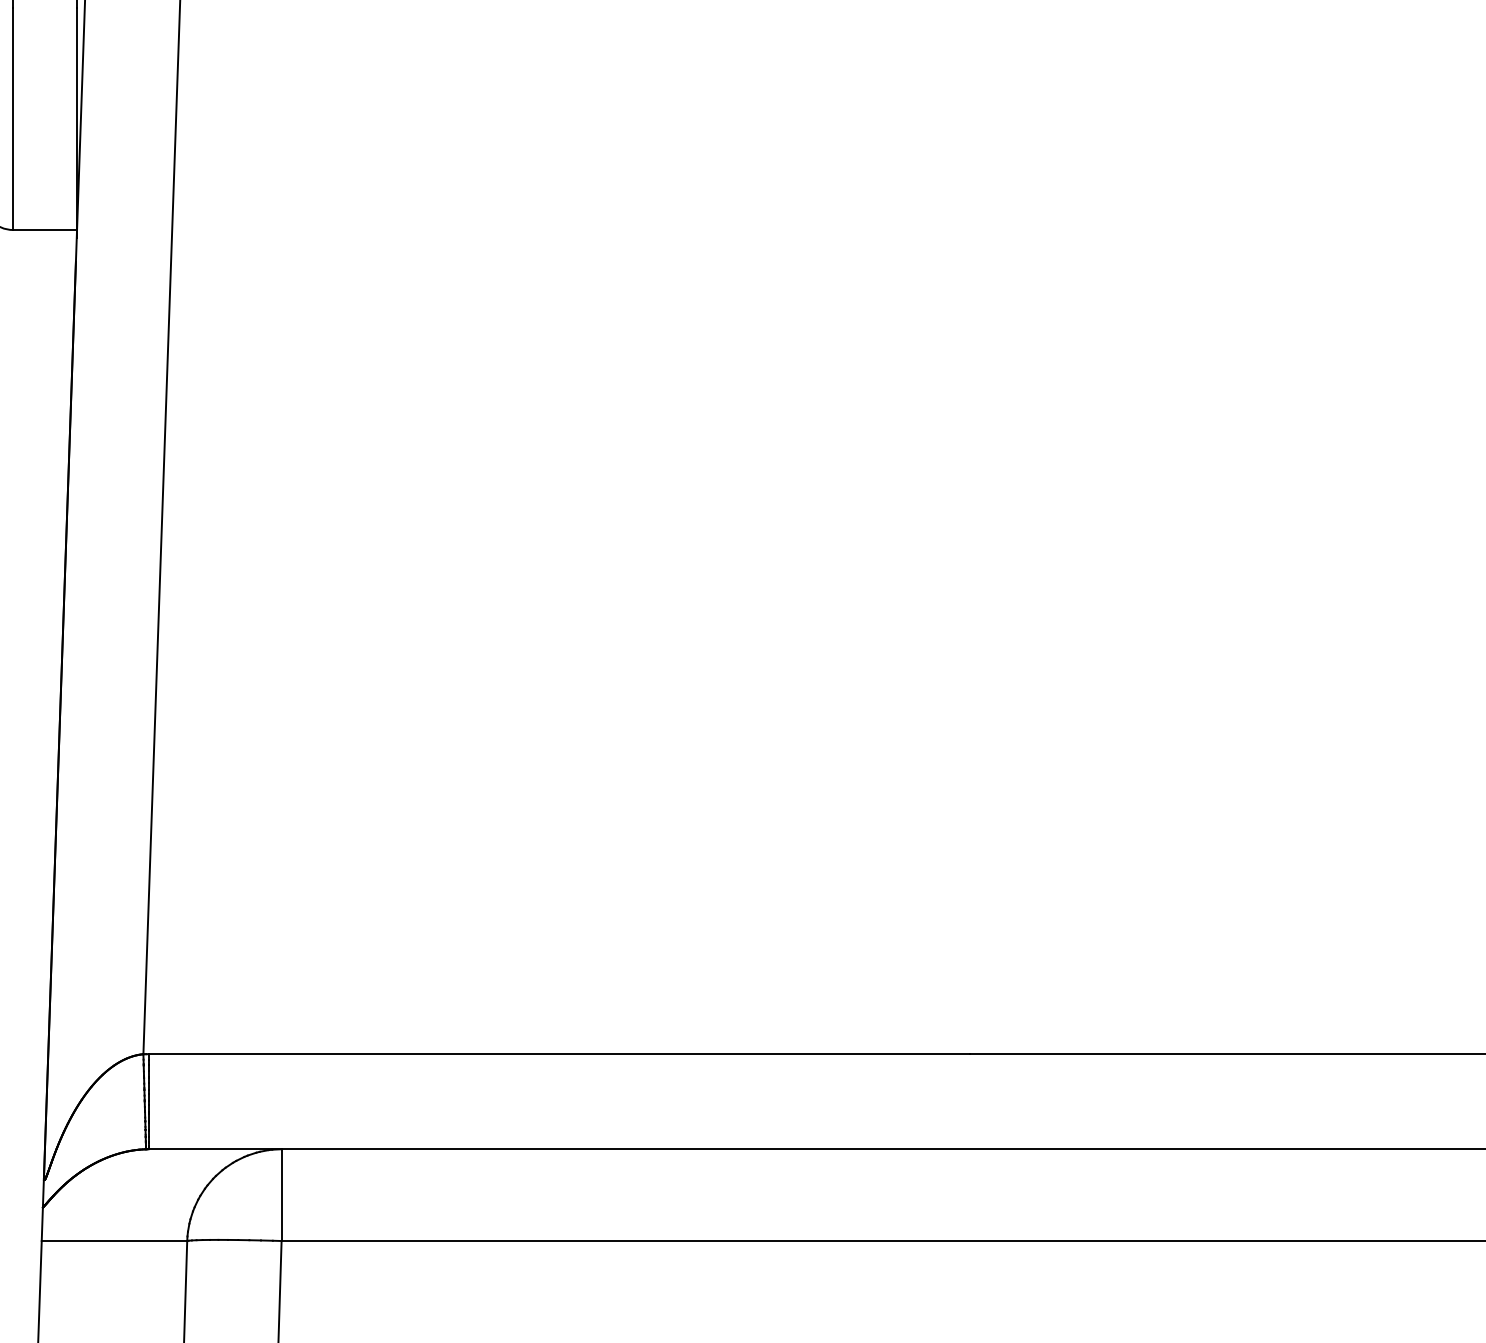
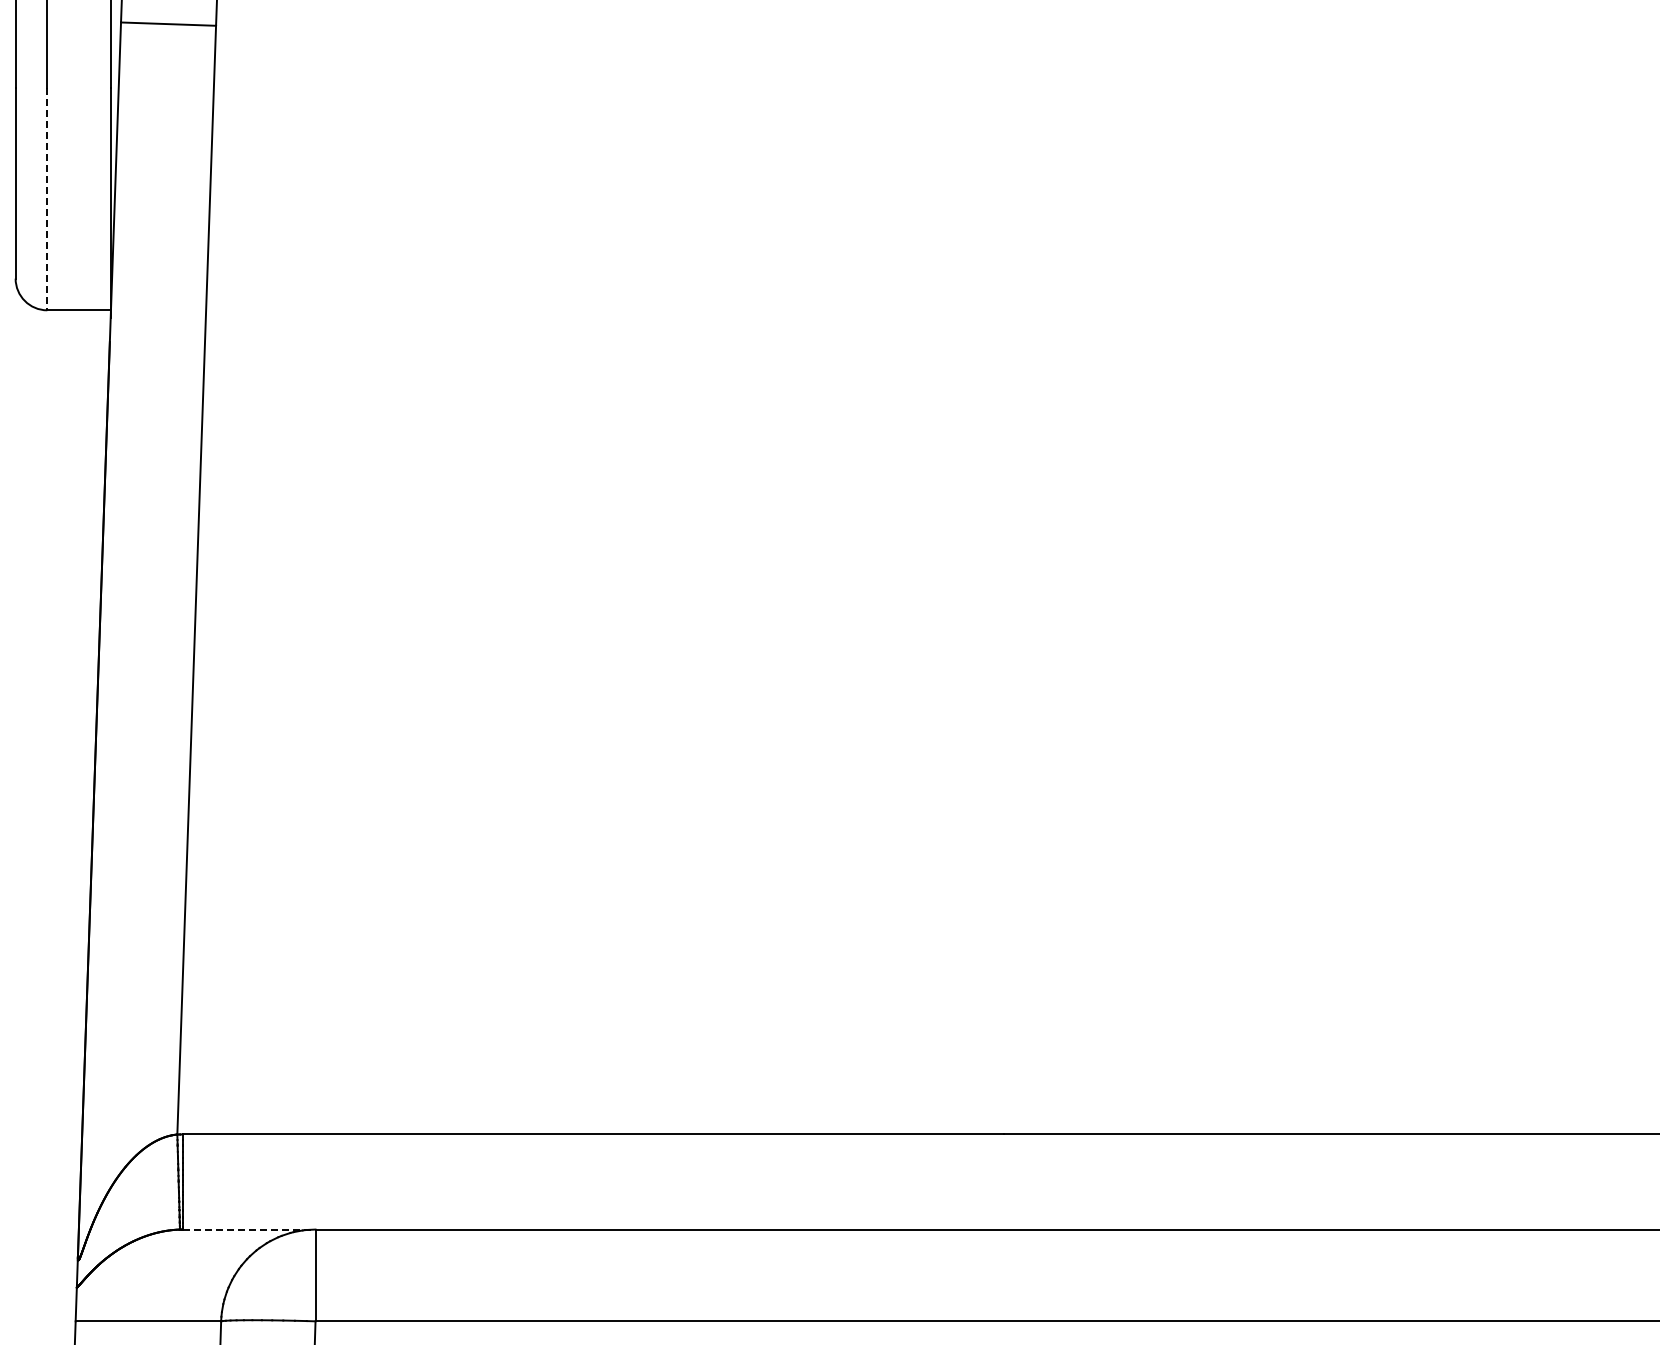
line: (13, 119) -> (47, 199), solid -> dashed
line: (215, 1149) -> (249, 1229), solid -> dashed

